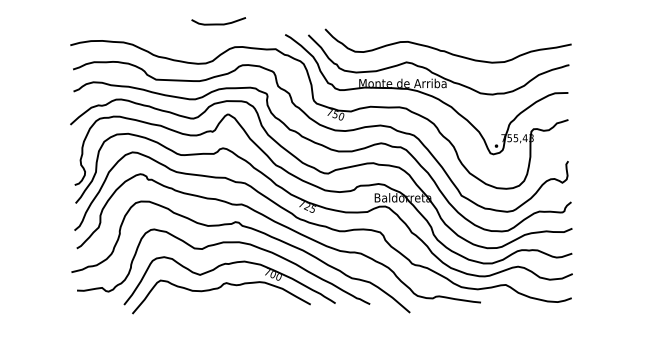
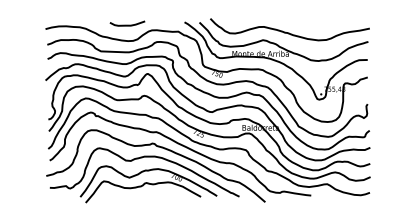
curve: (218, 22) -> (127, 24), moved

